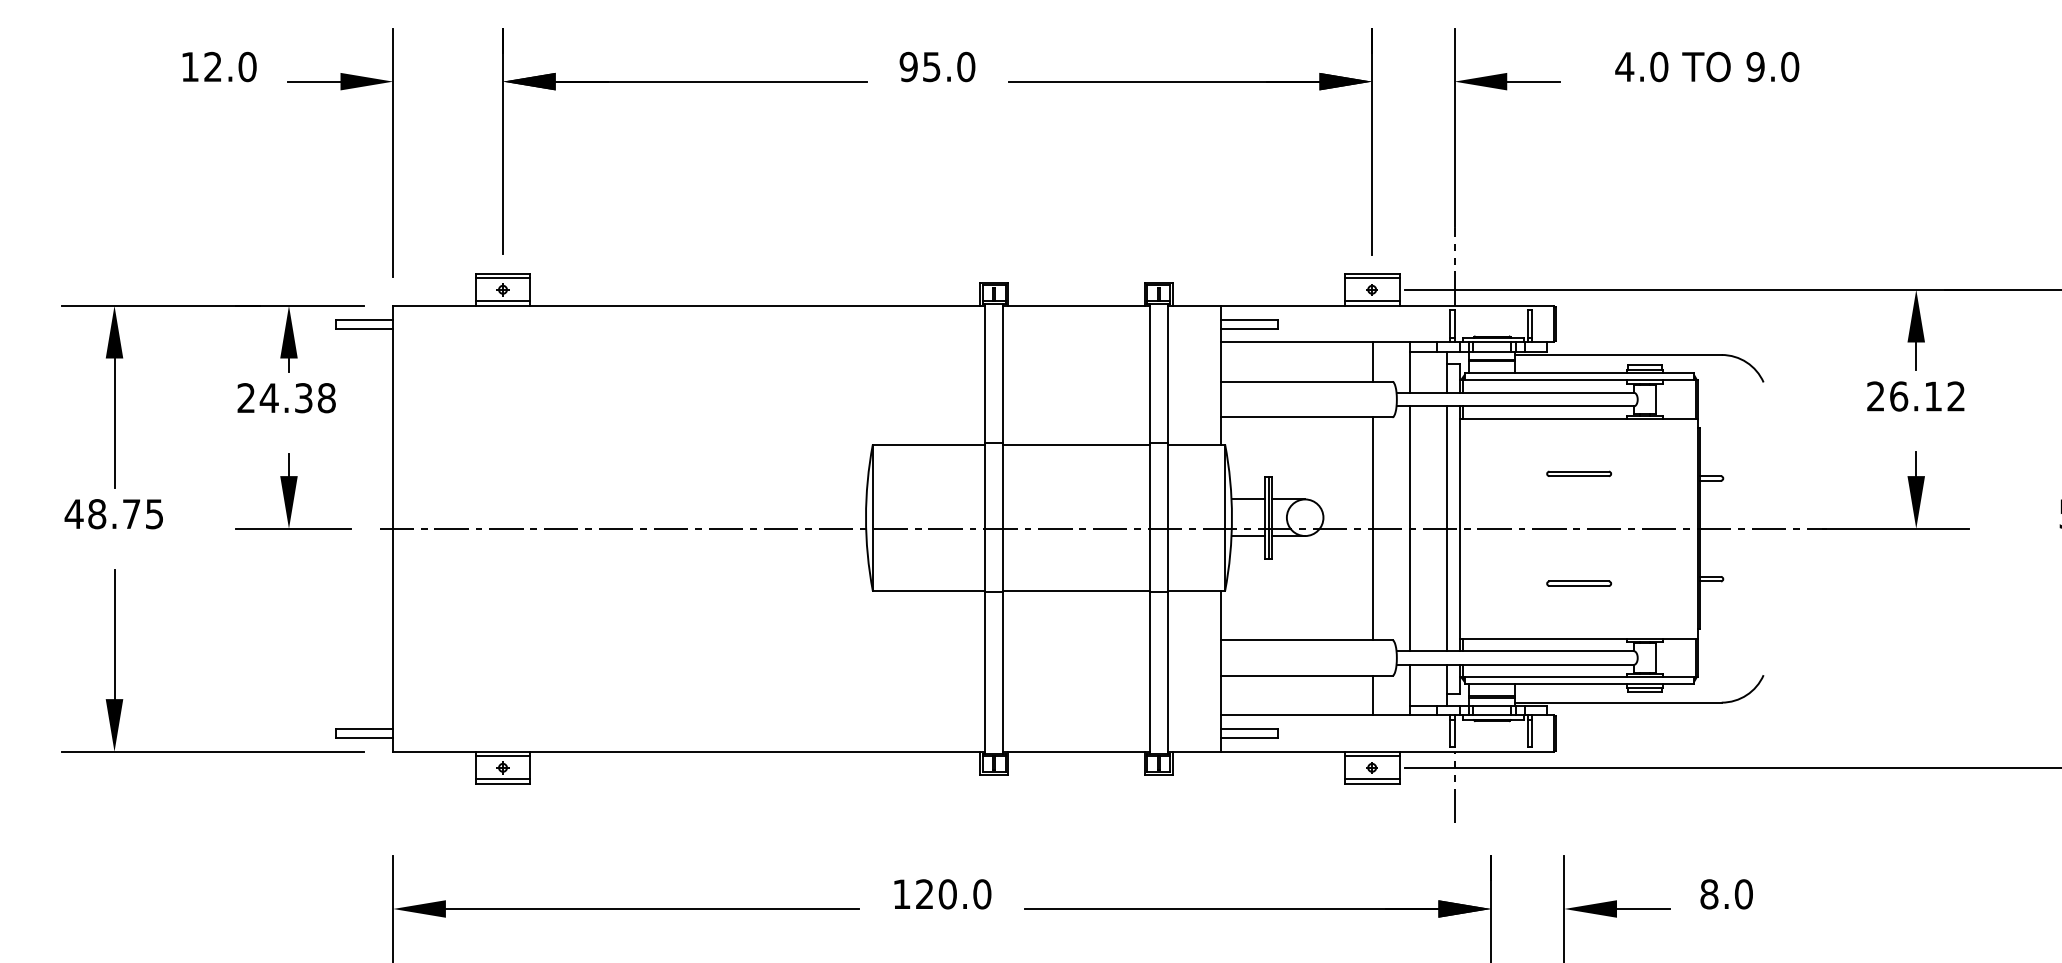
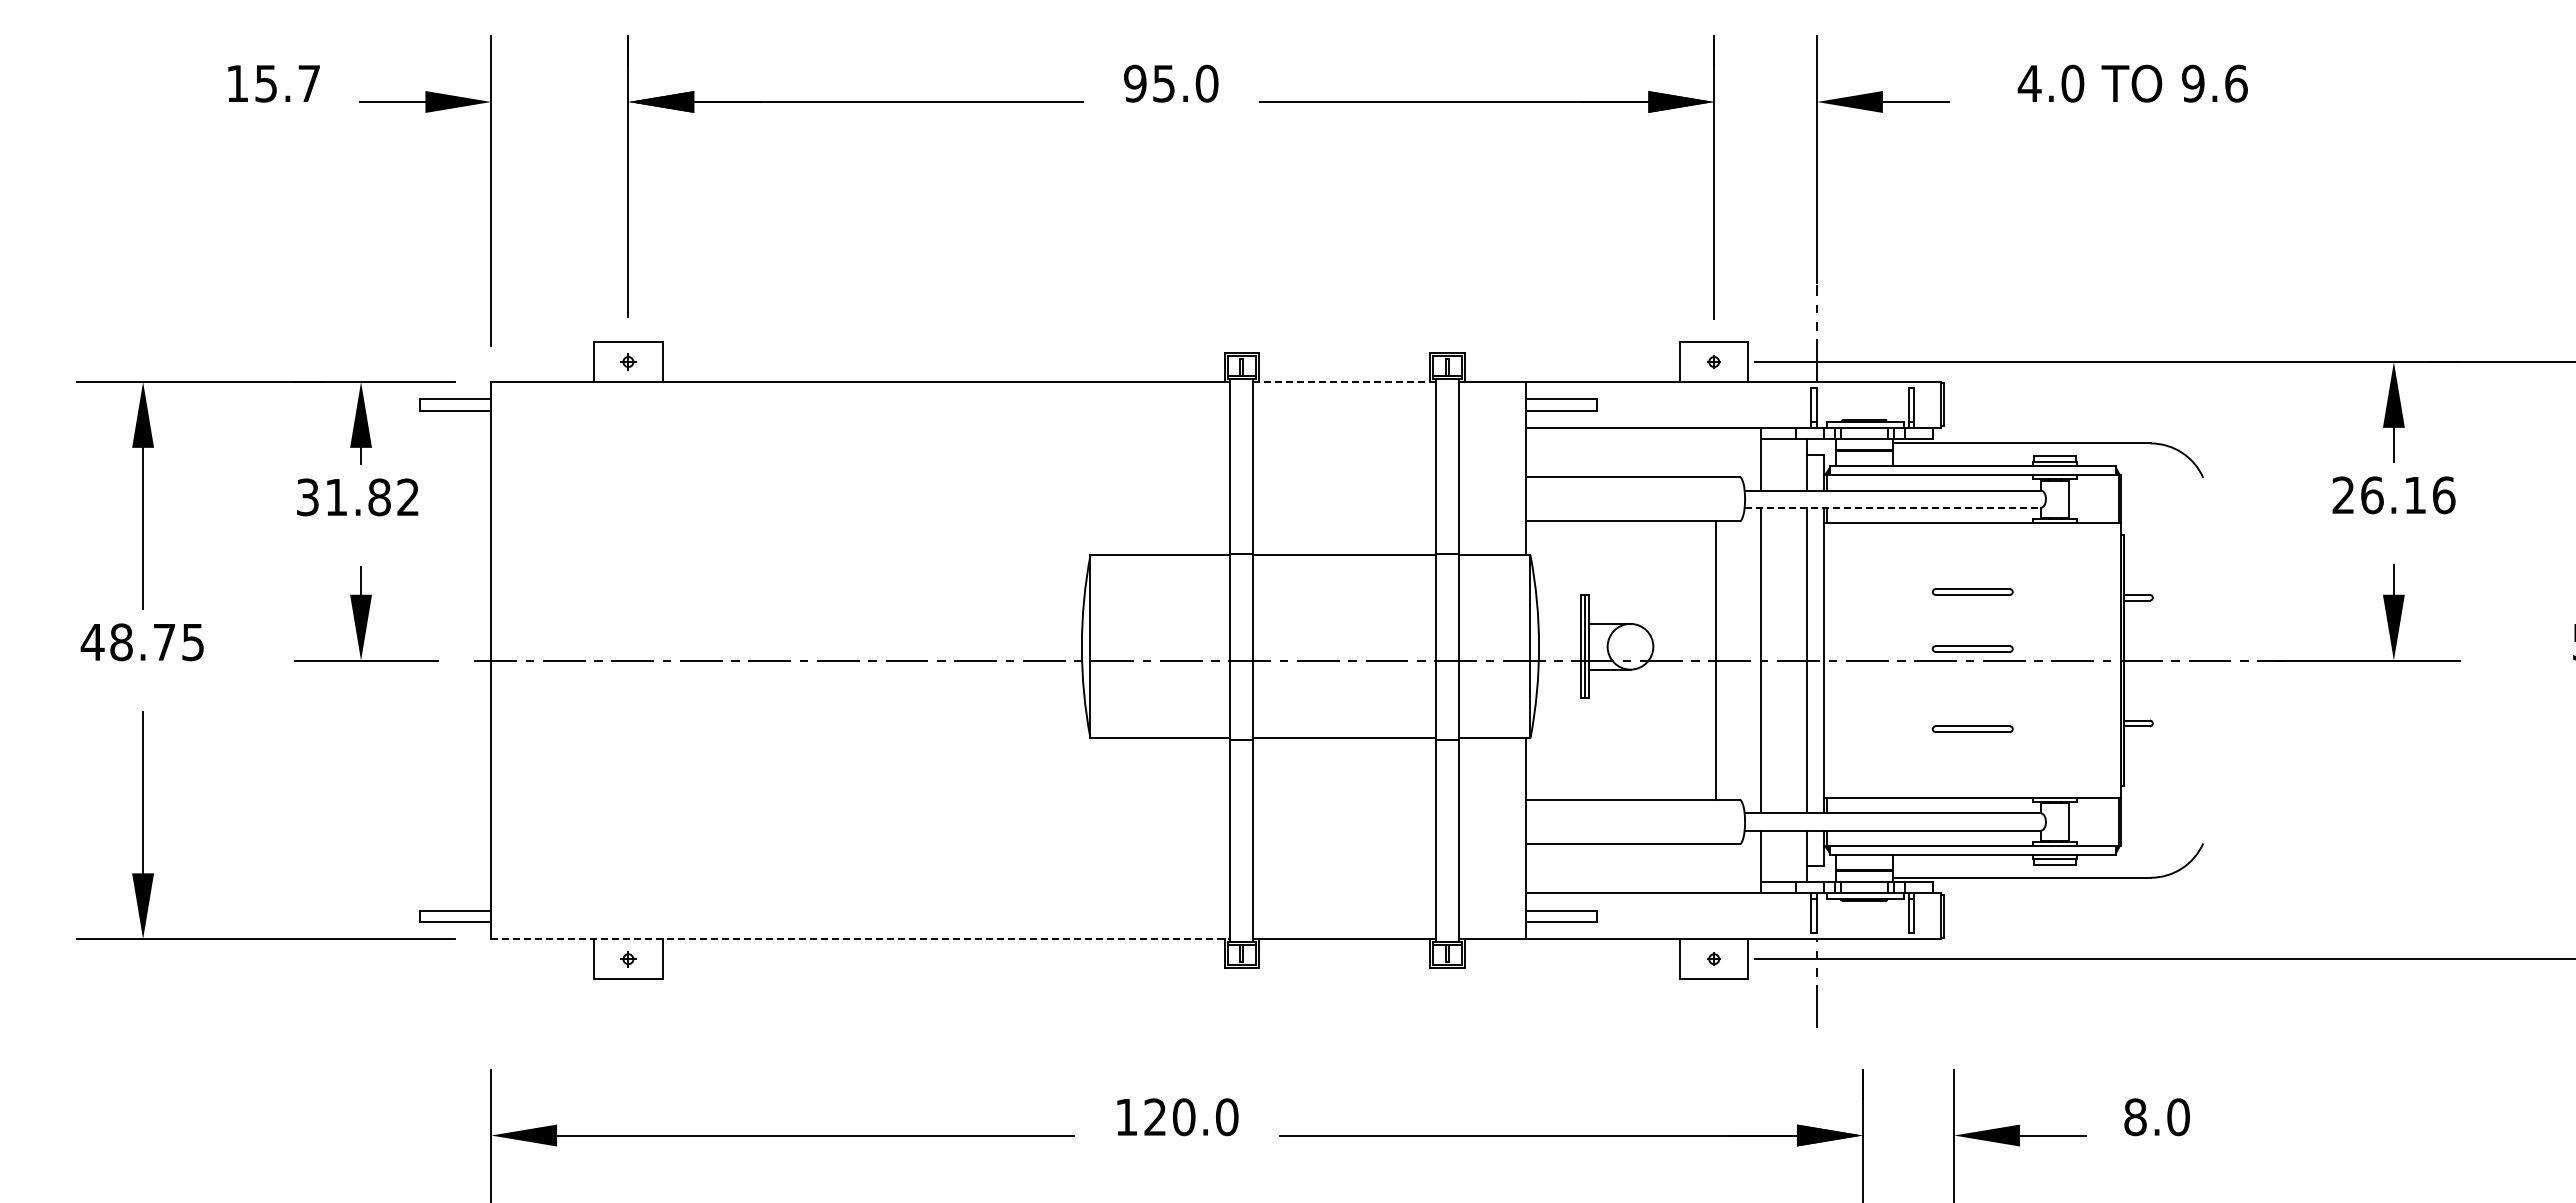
text: (230, 66) -> (287, 83), 12.0 -> 15.7
text: (1790, 66) -> (2236, 83), 9.0 -> 9.6
line: (503, 278) -> (628, 347), removed
line: (1371, 278) -> (1713, 347), removed
line: (503, 301) -> (628, 376), removed
line: (1371, 301) -> (1713, 376), removed
line: (1076, 306) -> (1344, 382), solid -> dashed
line: (1373, 362) -> (1715, 452), removed
text: (1956, 396) -> (2444, 495), 26.12 -> 26.16
text: (286, 398) -> (357, 497), 24.38 -> 31.82
line: (1515, 406) -> (1893, 507), solid -> dashed
line: (1248, 499) -> (1559, 623), removed
part: (1578, 519) -> (1972, 648), added
line: (1248, 535) -> (1559, 669), removed
line: (1373, 695) -> (1715, 868), removed
line: (688, 752) -> (860, 939), solid -> dashed
line: (503, 756) -> (628, 944), removed
line: (1371, 756) -> (1713, 944), removed
line: (503, 779) -> (628, 973), removed
line: (1371, 779) -> (1713, 973), removed

